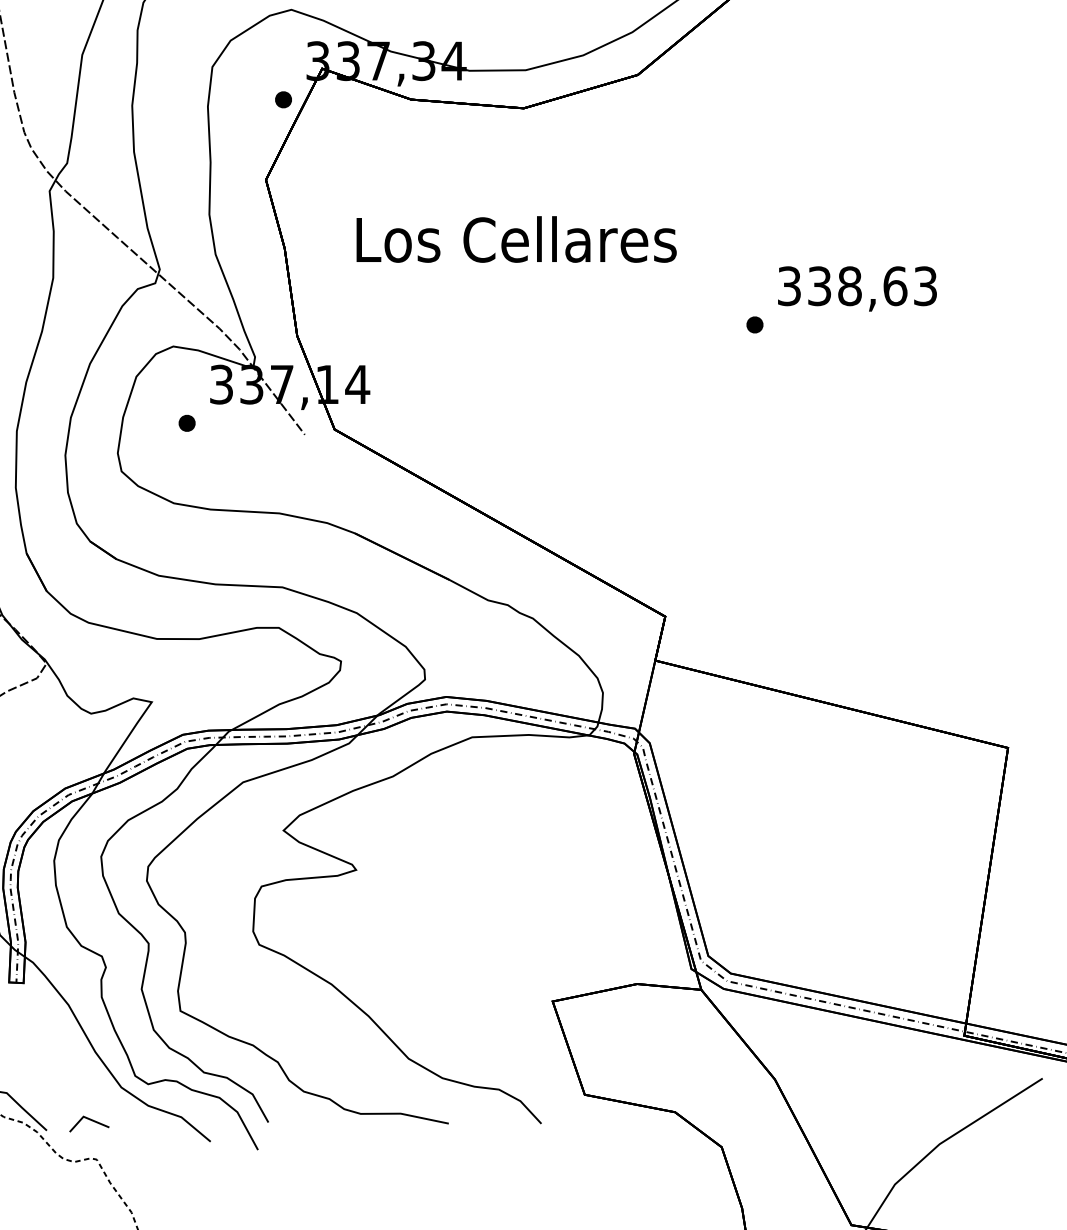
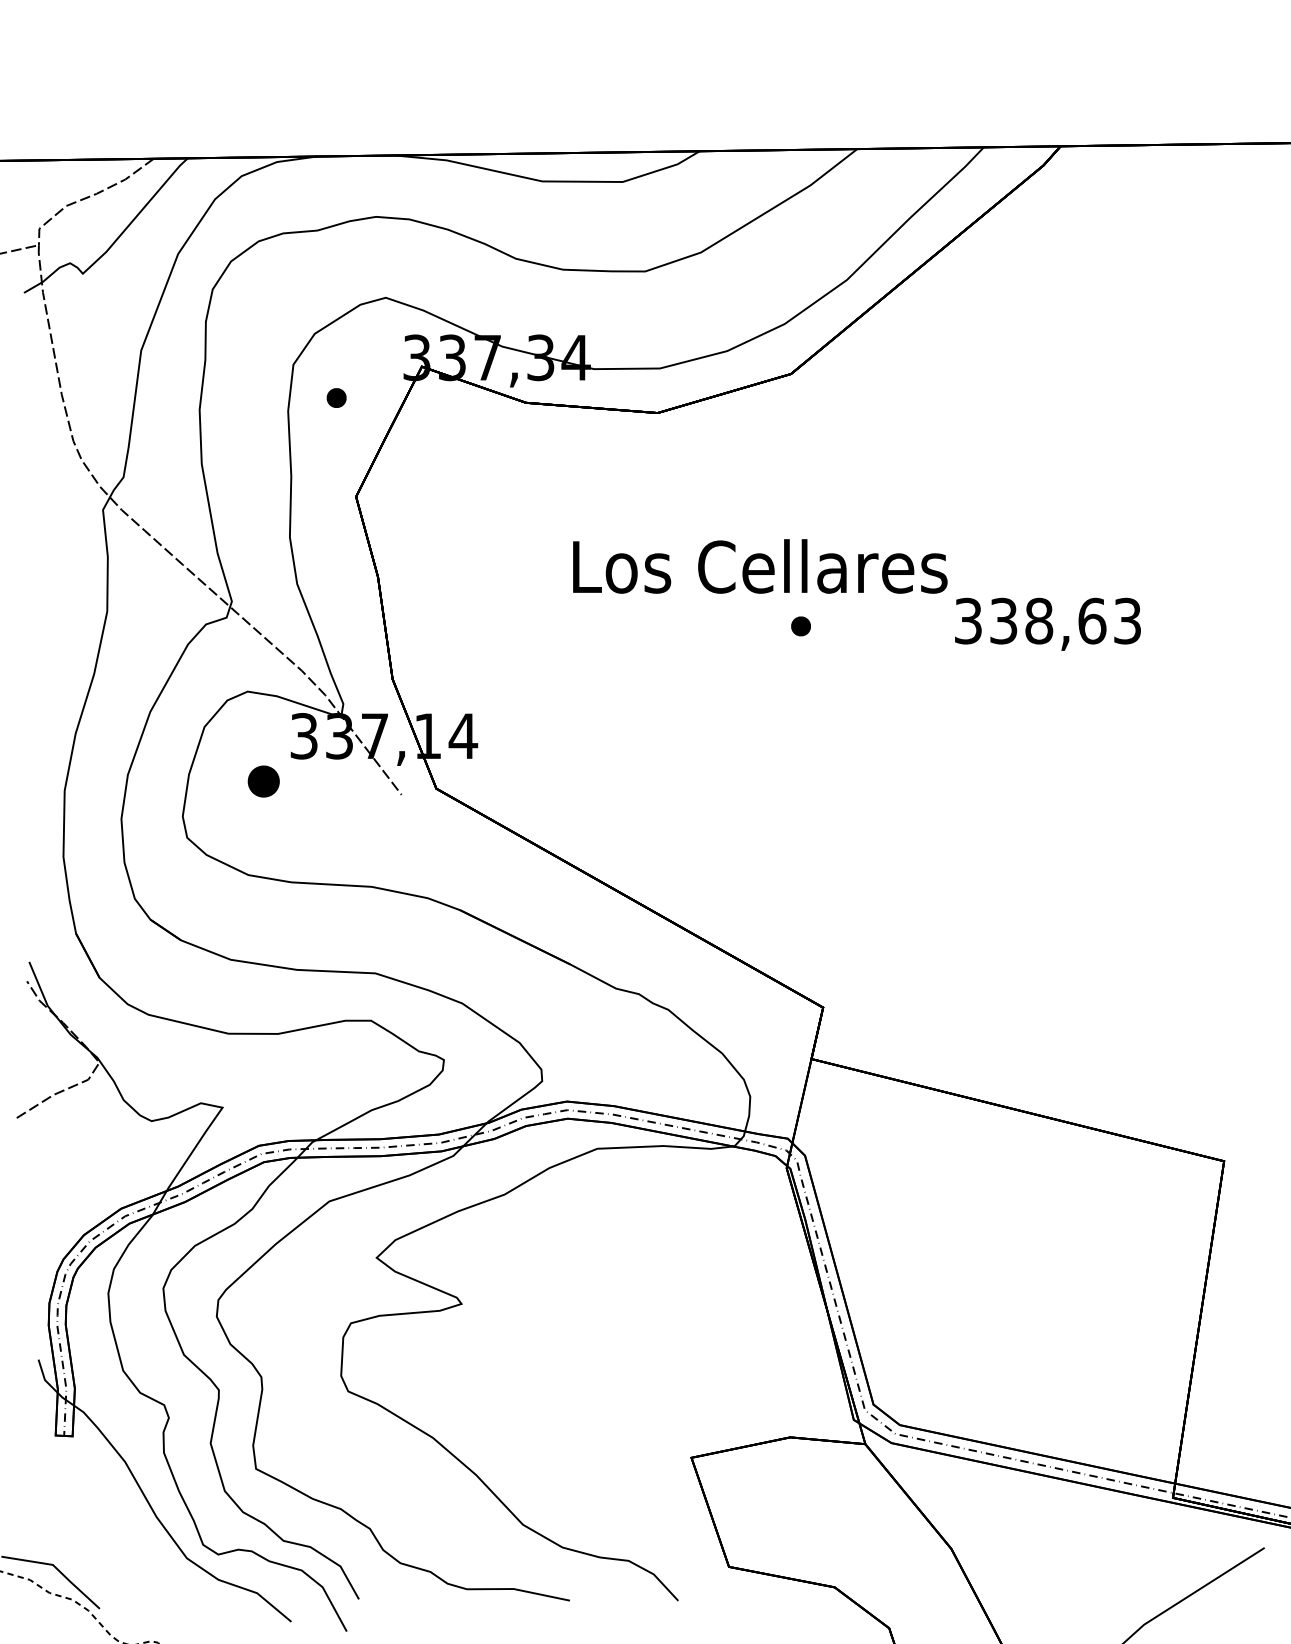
part: (283, 99) -> (336, 397), moved
text: (516, 239) -> (760, 566), moved
part: (754, 325) -> (800, 626), moved
part: (186, 423) -> (263, 781), size x1.6
line: (91, 1120) -> (151, 1597), removed

